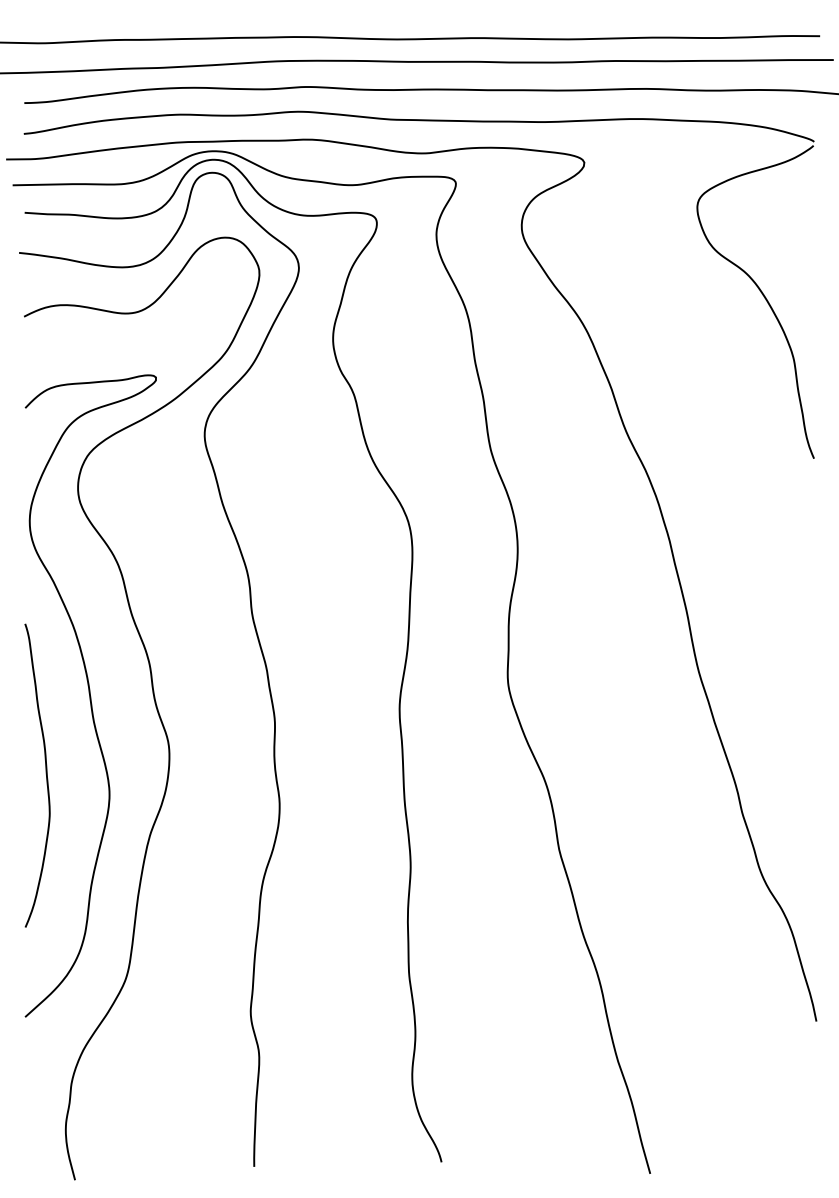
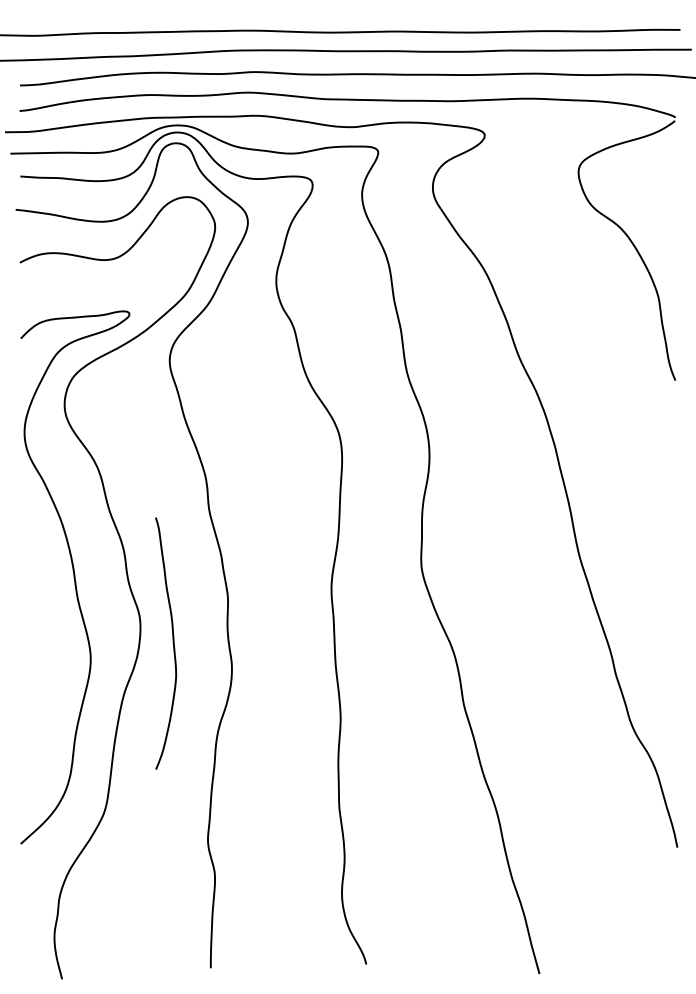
curve: (45, 775) -> (172, 643), moved

